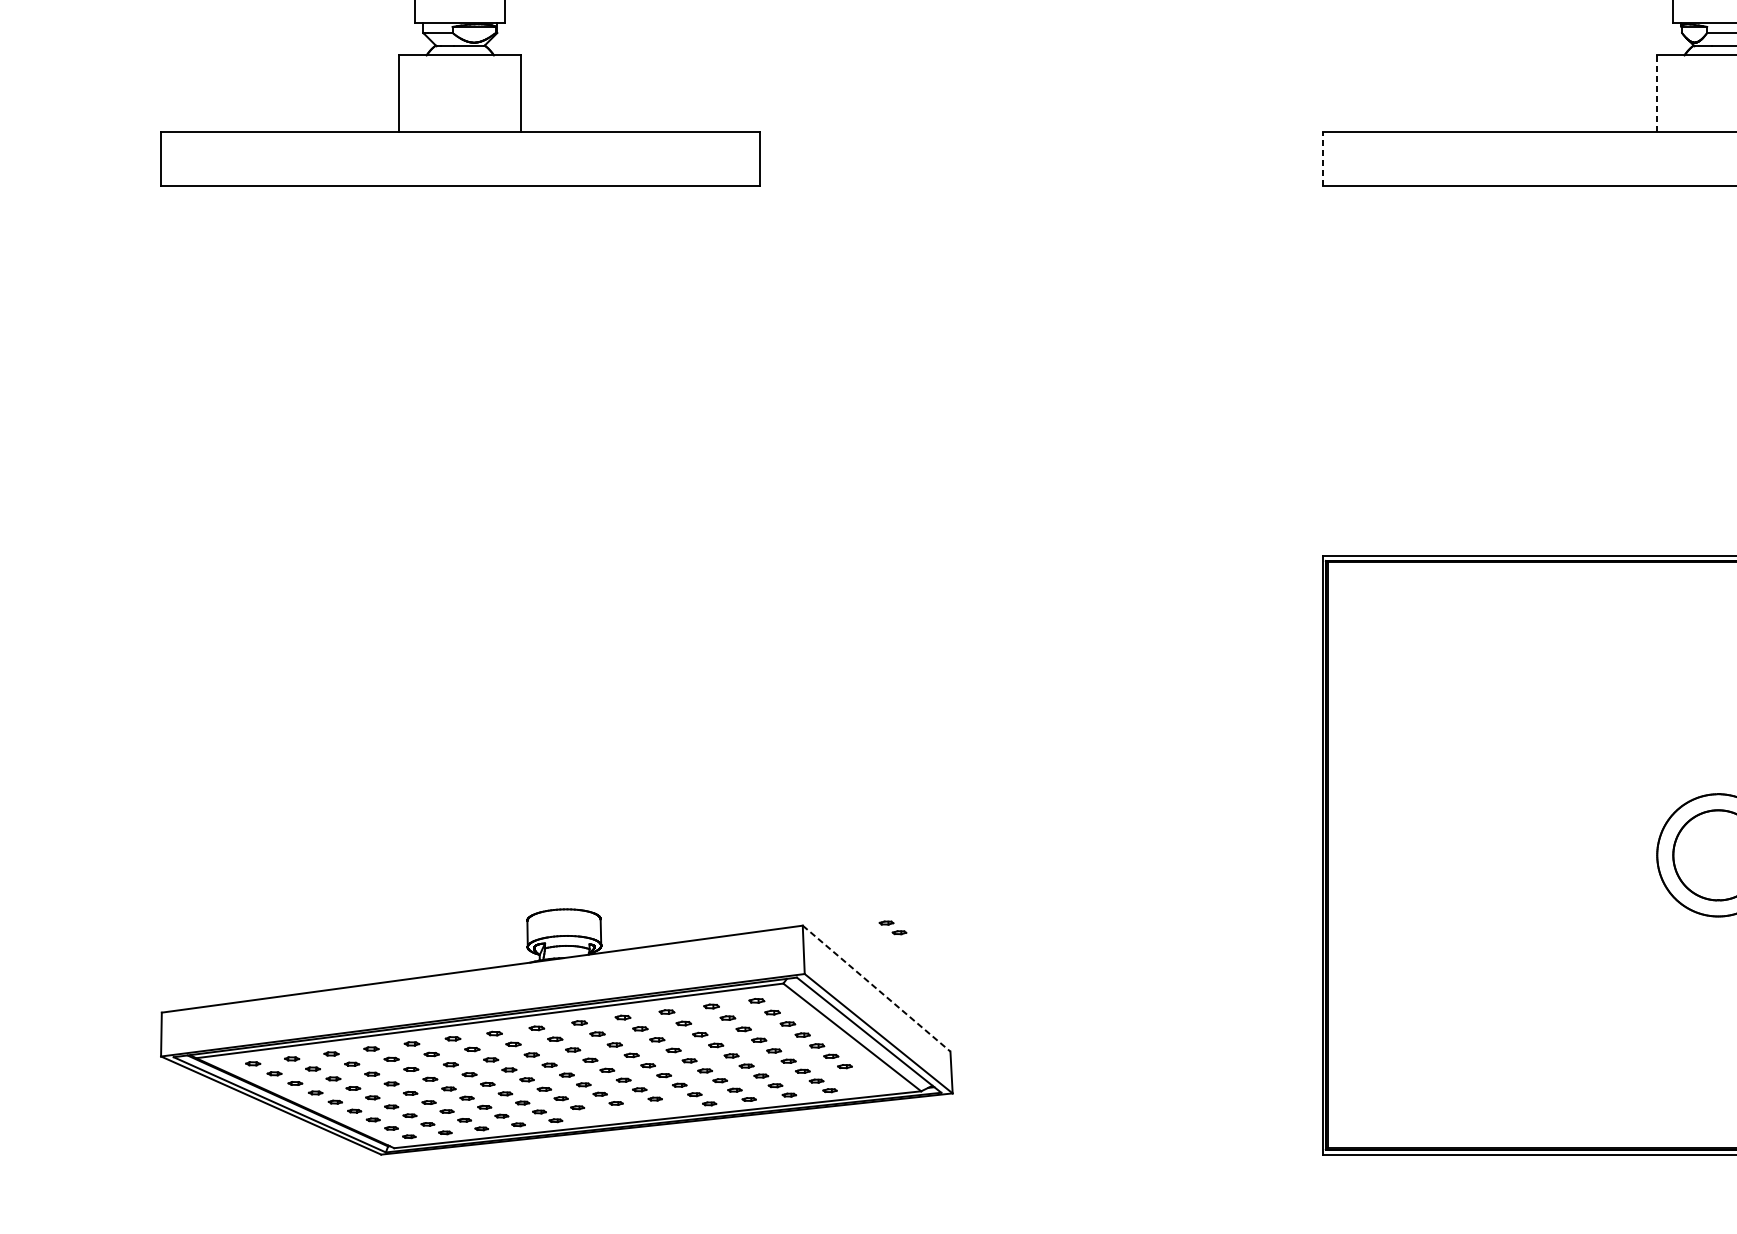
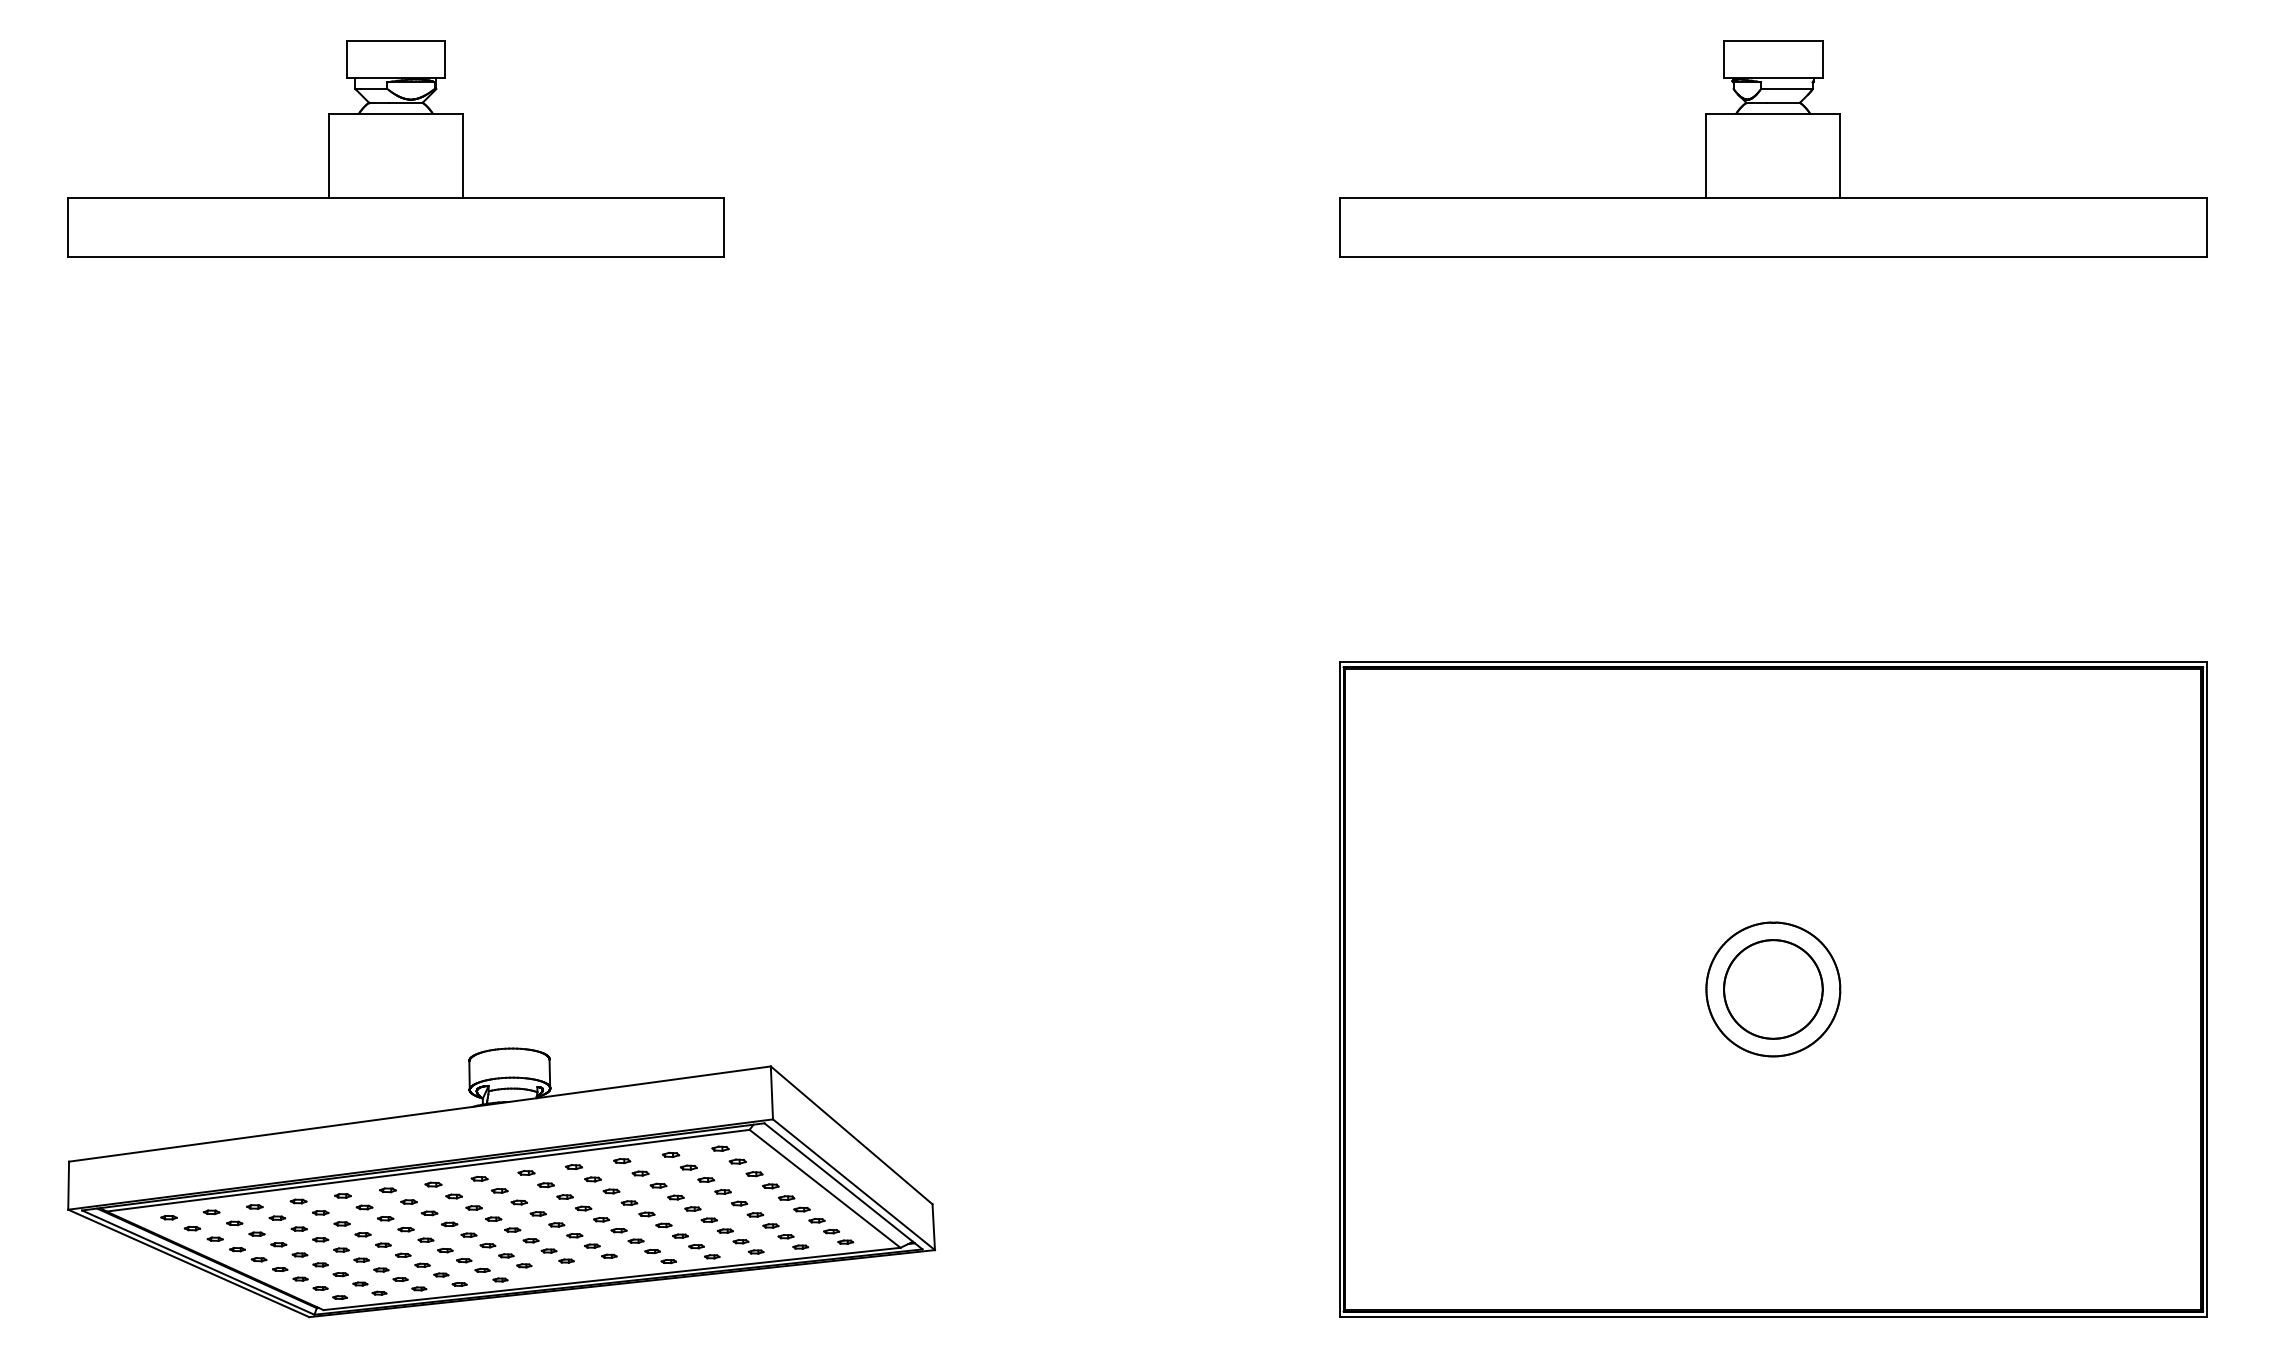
line: (1657, 94) -> (1706, 156), dashed -> solid
line: (1323, 159) -> (1340, 227), dashed -> solid
part: (892, 927) -> (838, 1236), moved
line: (877, 988) -> (852, 1135), dashed -> solid

